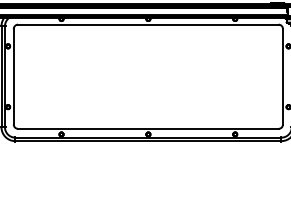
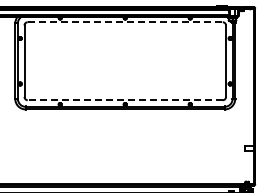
line: (148, 24) -> (125, 22), solid -> dashed
line: (148, 129) -> (125, 100), solid -> dashed

